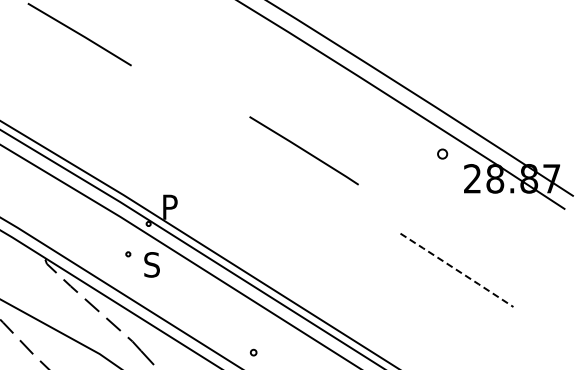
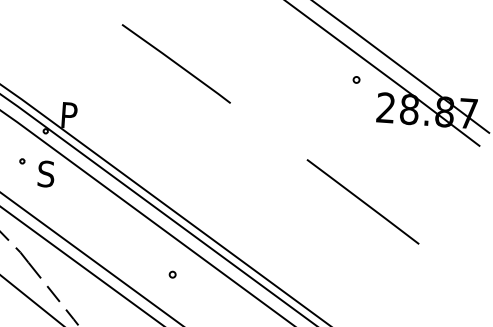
line: (303, 150) -> (175, 63), moved
part: (442, 153) -> (356, 79), size x0.62
line: (457, 270) -> (363, 202), dashed -> solid
part: (253, 352) -> (172, 274), moved

